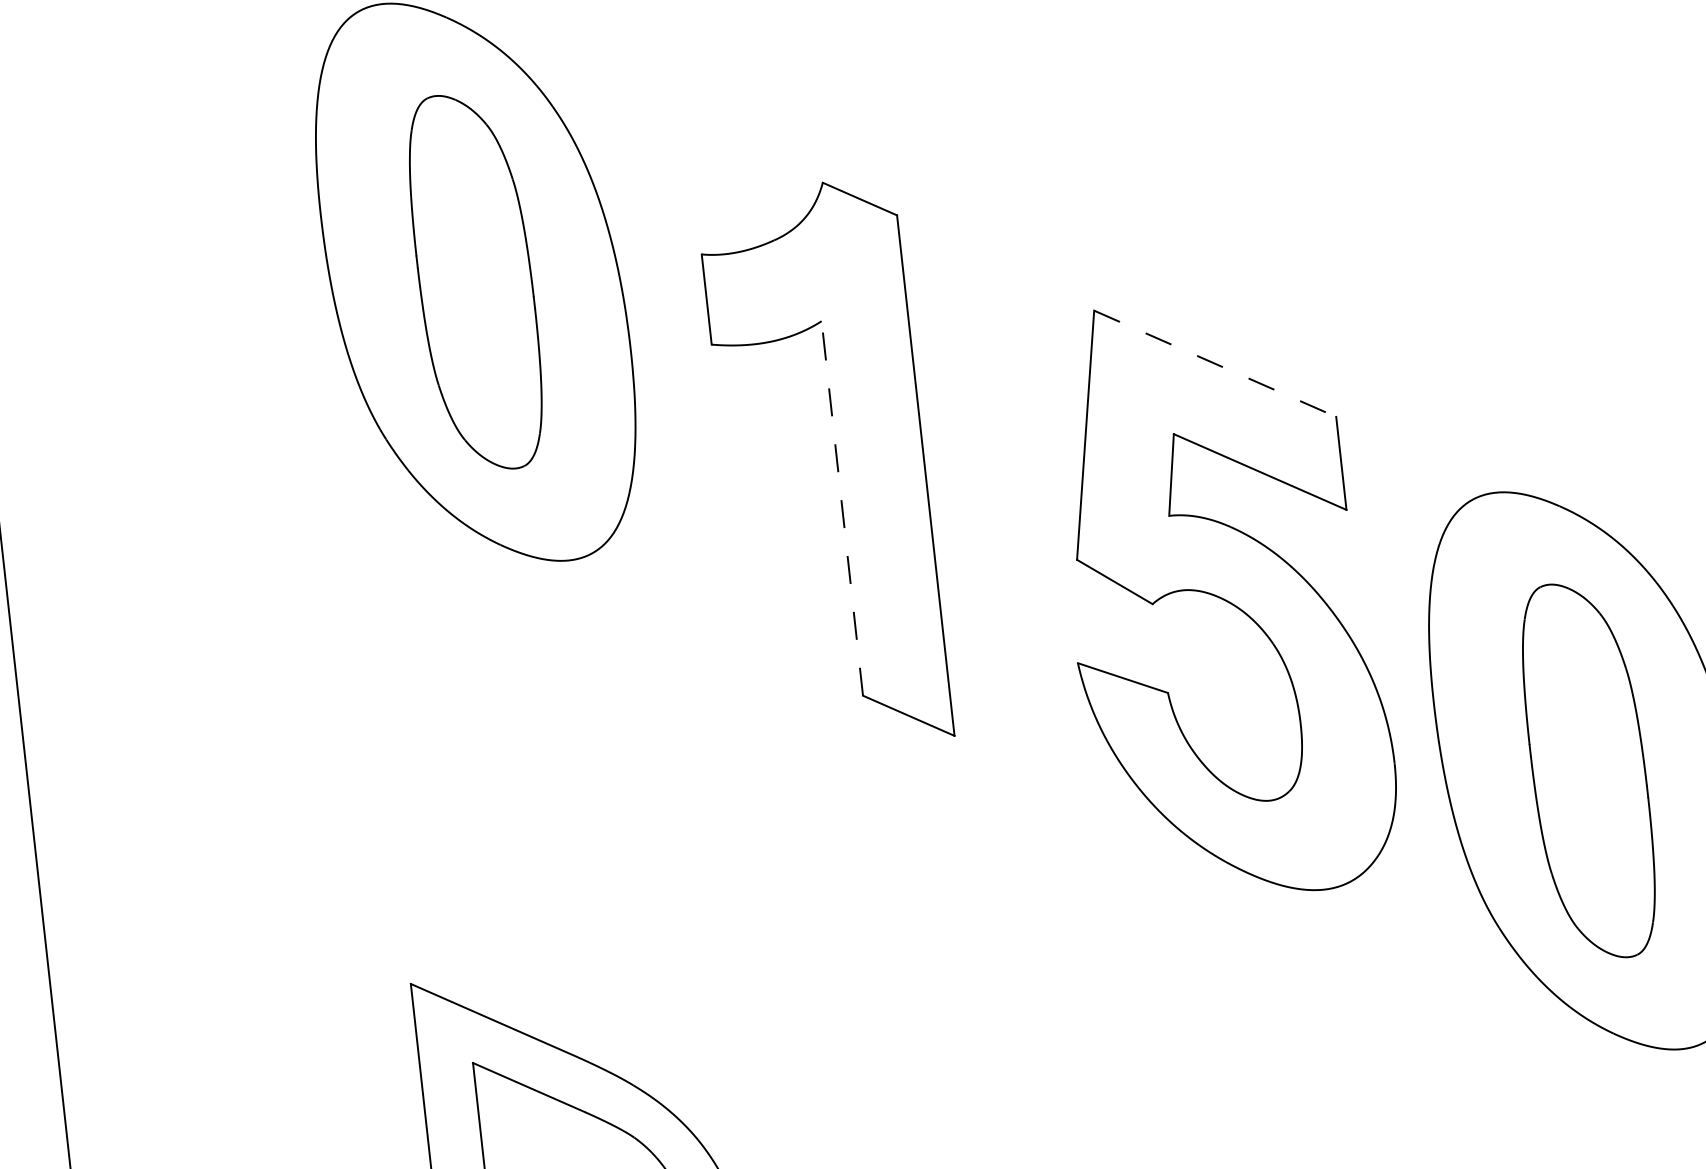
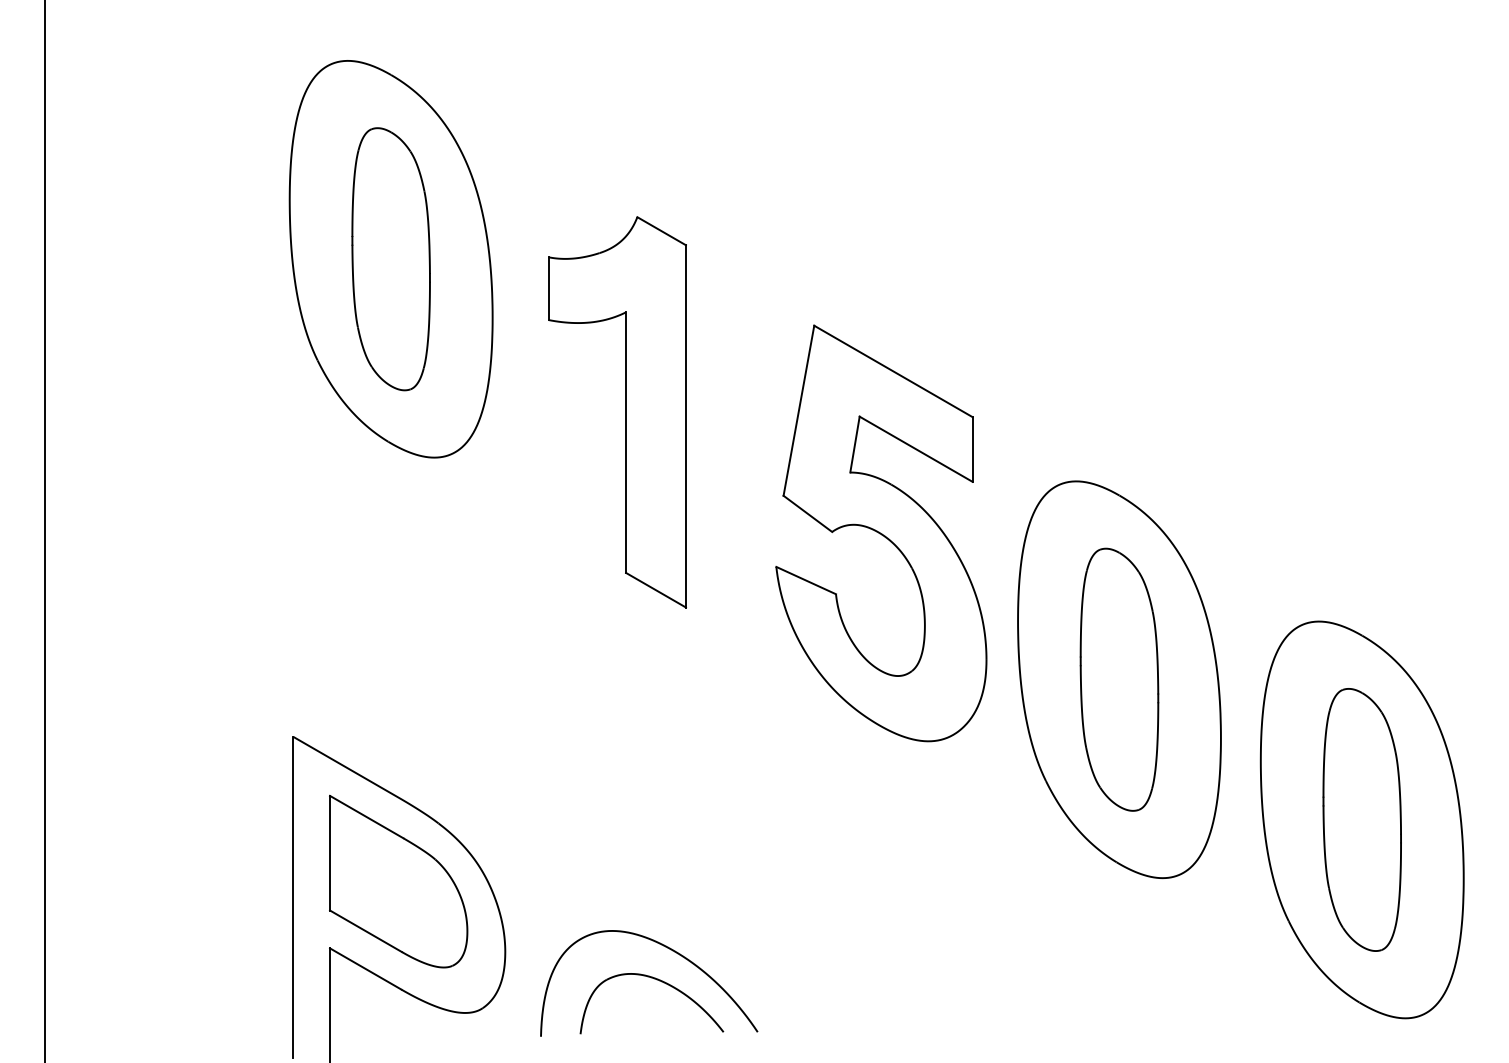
line: (1215, 363) -> (893, 371), dashed -> solid
line: (842, 508) -> (626, 442), dashed -> solid

